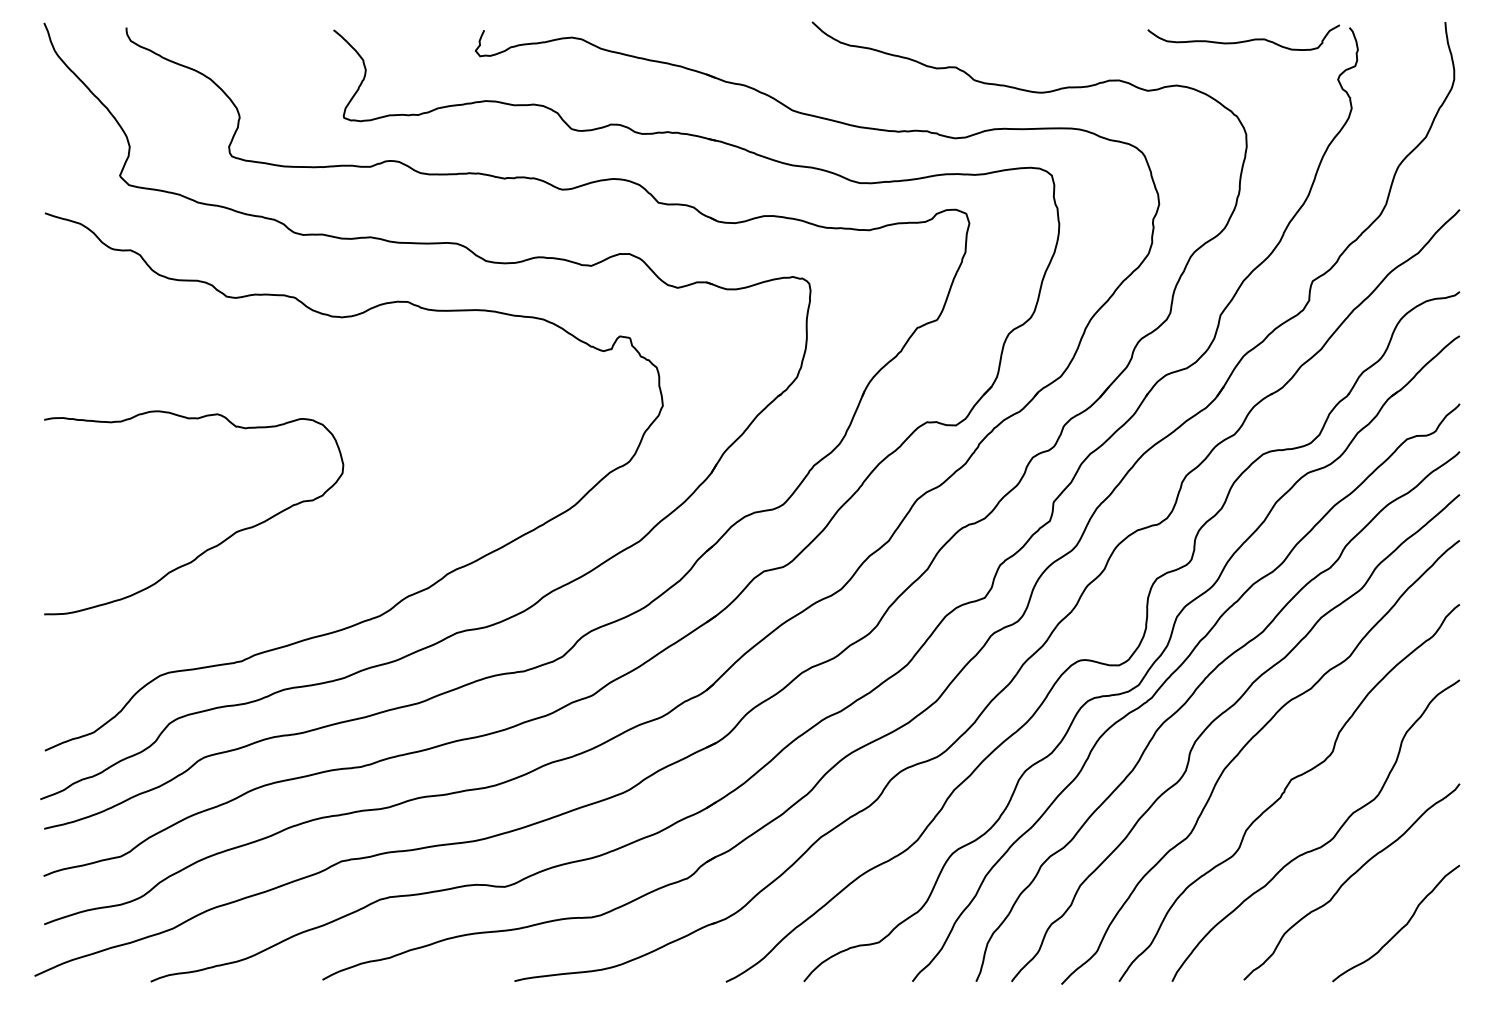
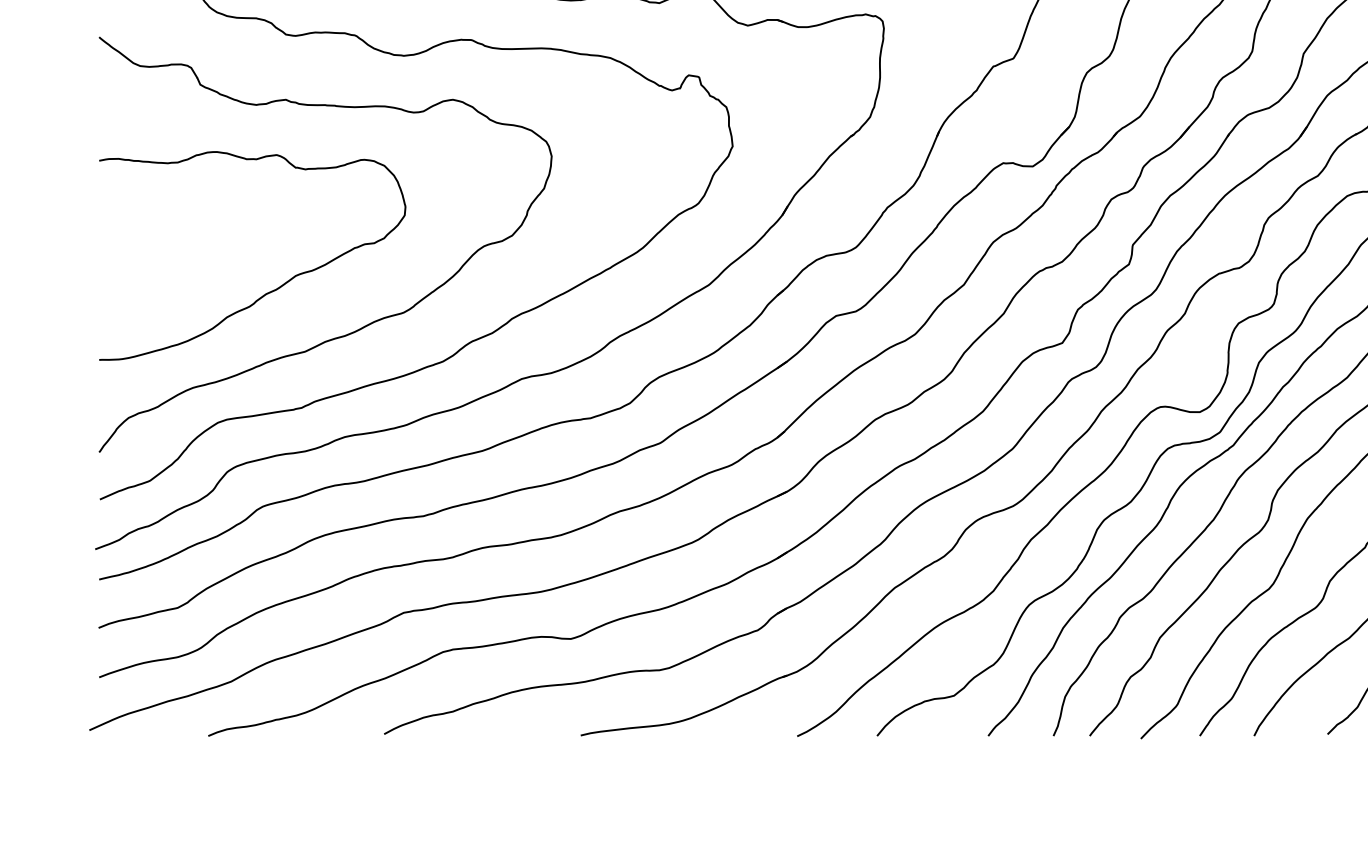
curve: (309, 577) -> (370, 322), added

